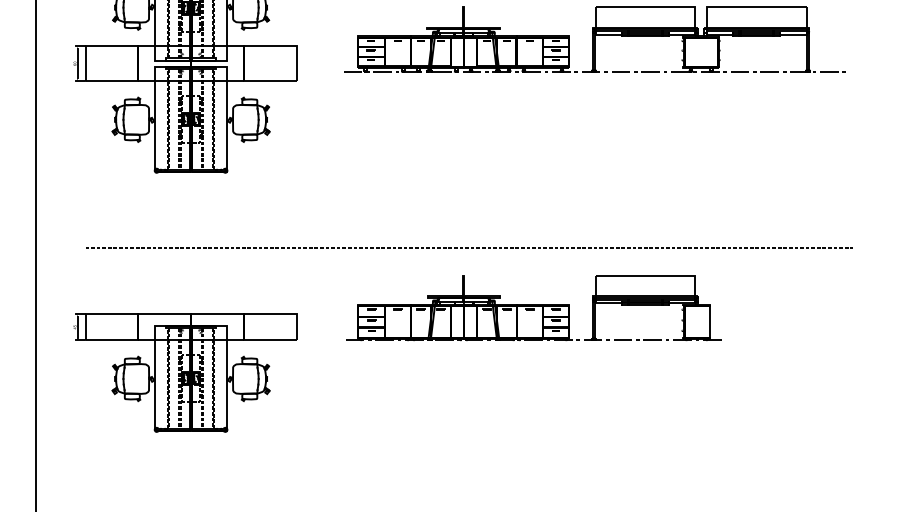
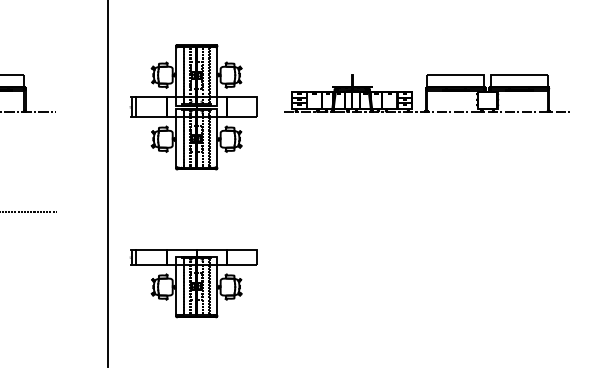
line: (469, 248) -> (355, 212), removed
part: (532, 307) -> (391, 246), removed

